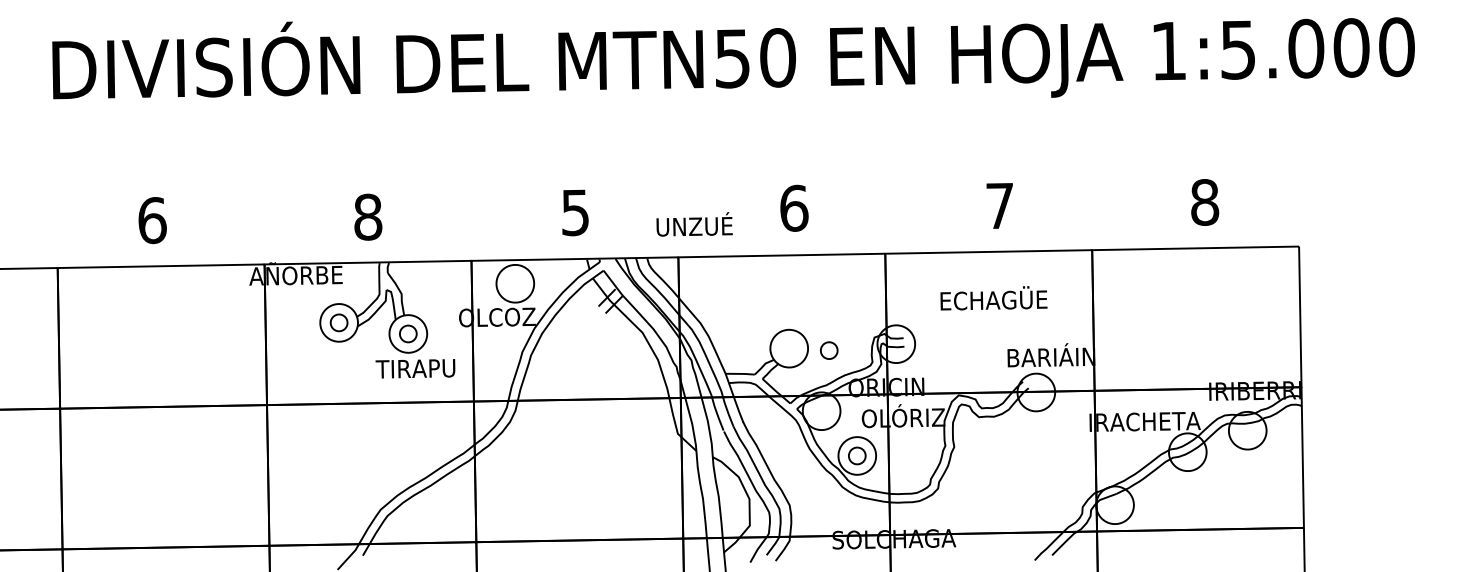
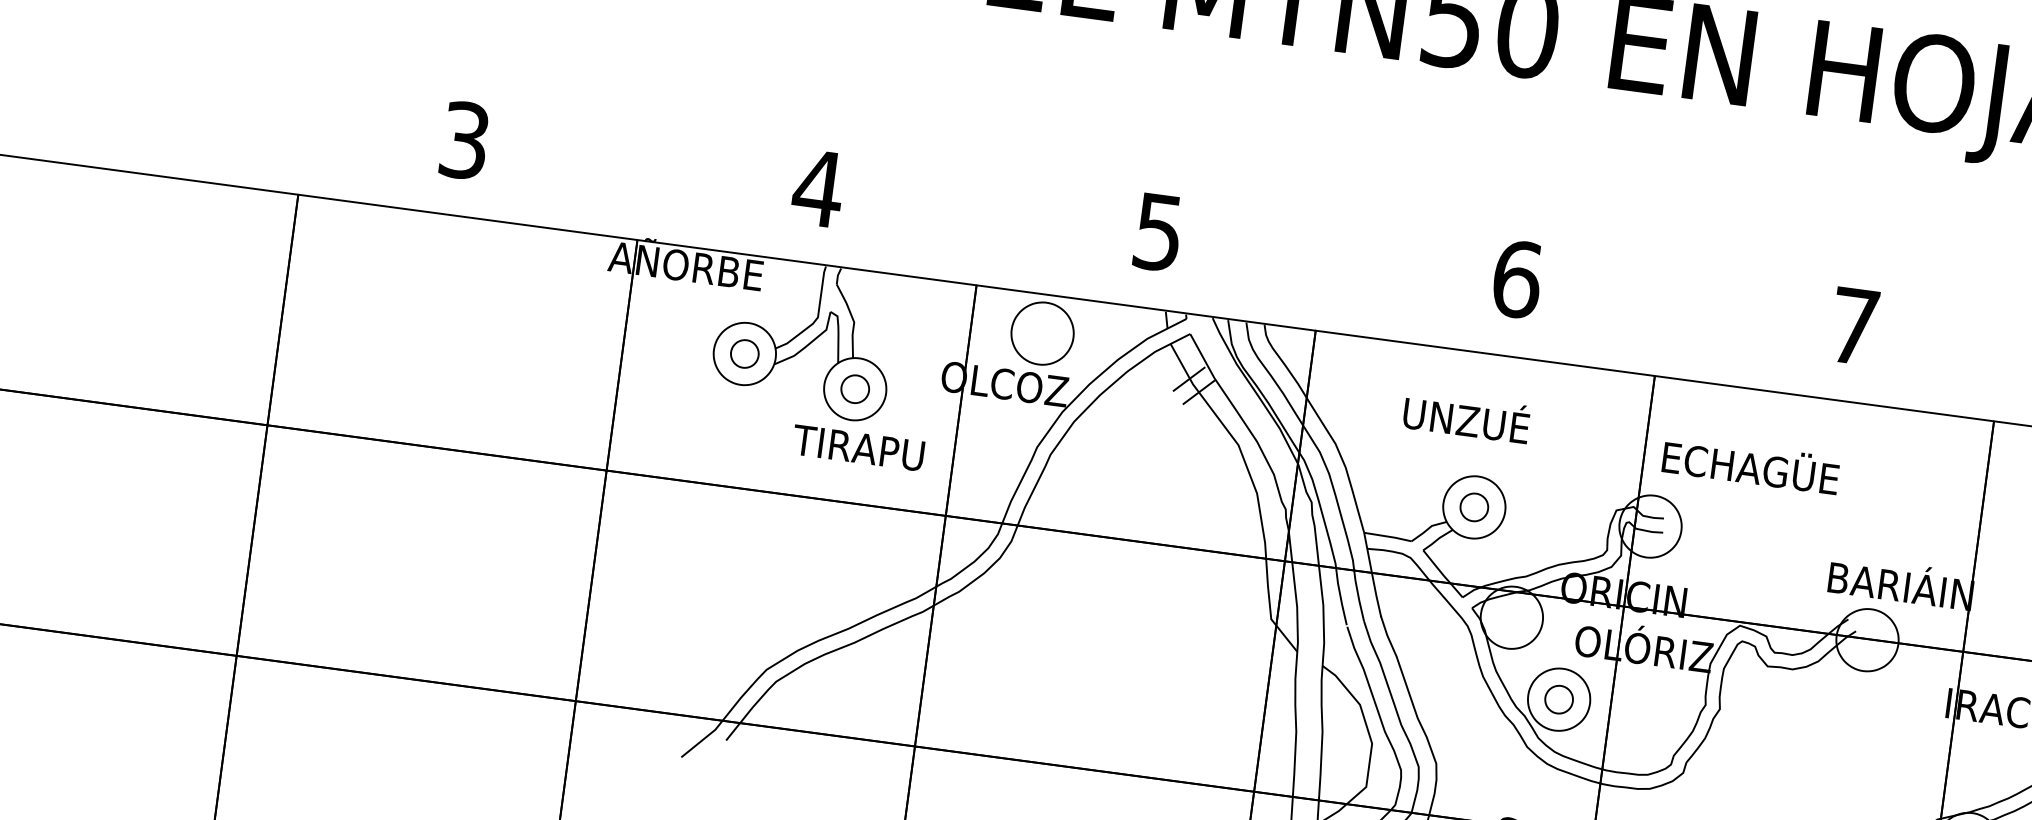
text: (368, 216) -> (819, 187), 8 -> 4
text: (152, 220) -> (465, 140), 6 -> 3
text: (694, 224) -> (1466, 417), moved
text: (993, 298) -> (1750, 465), moved
part: (829, 350) -> (1474, 507), moved

